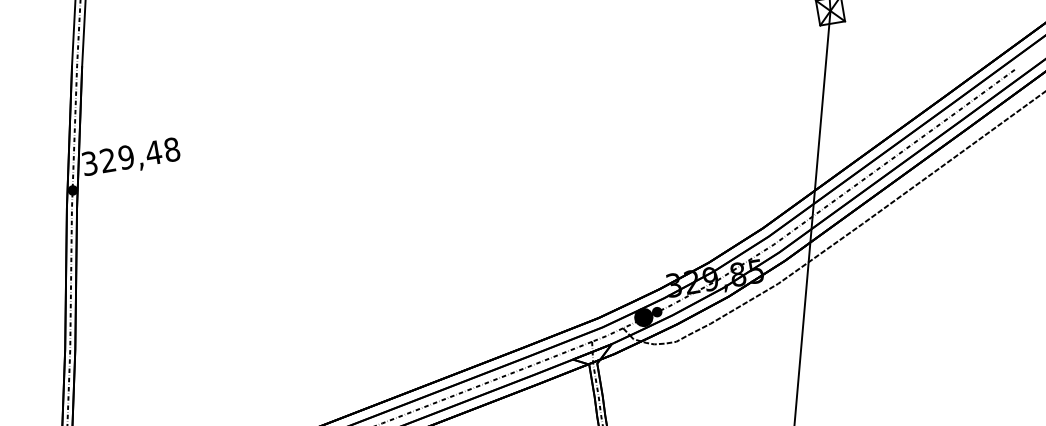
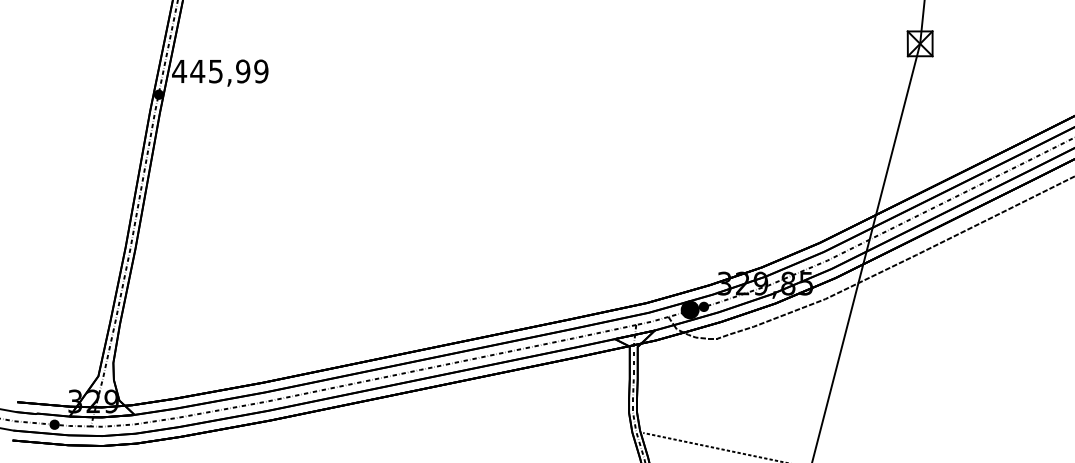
text: (130, 156) -> (220, 71), 329,48 -> 445,99

